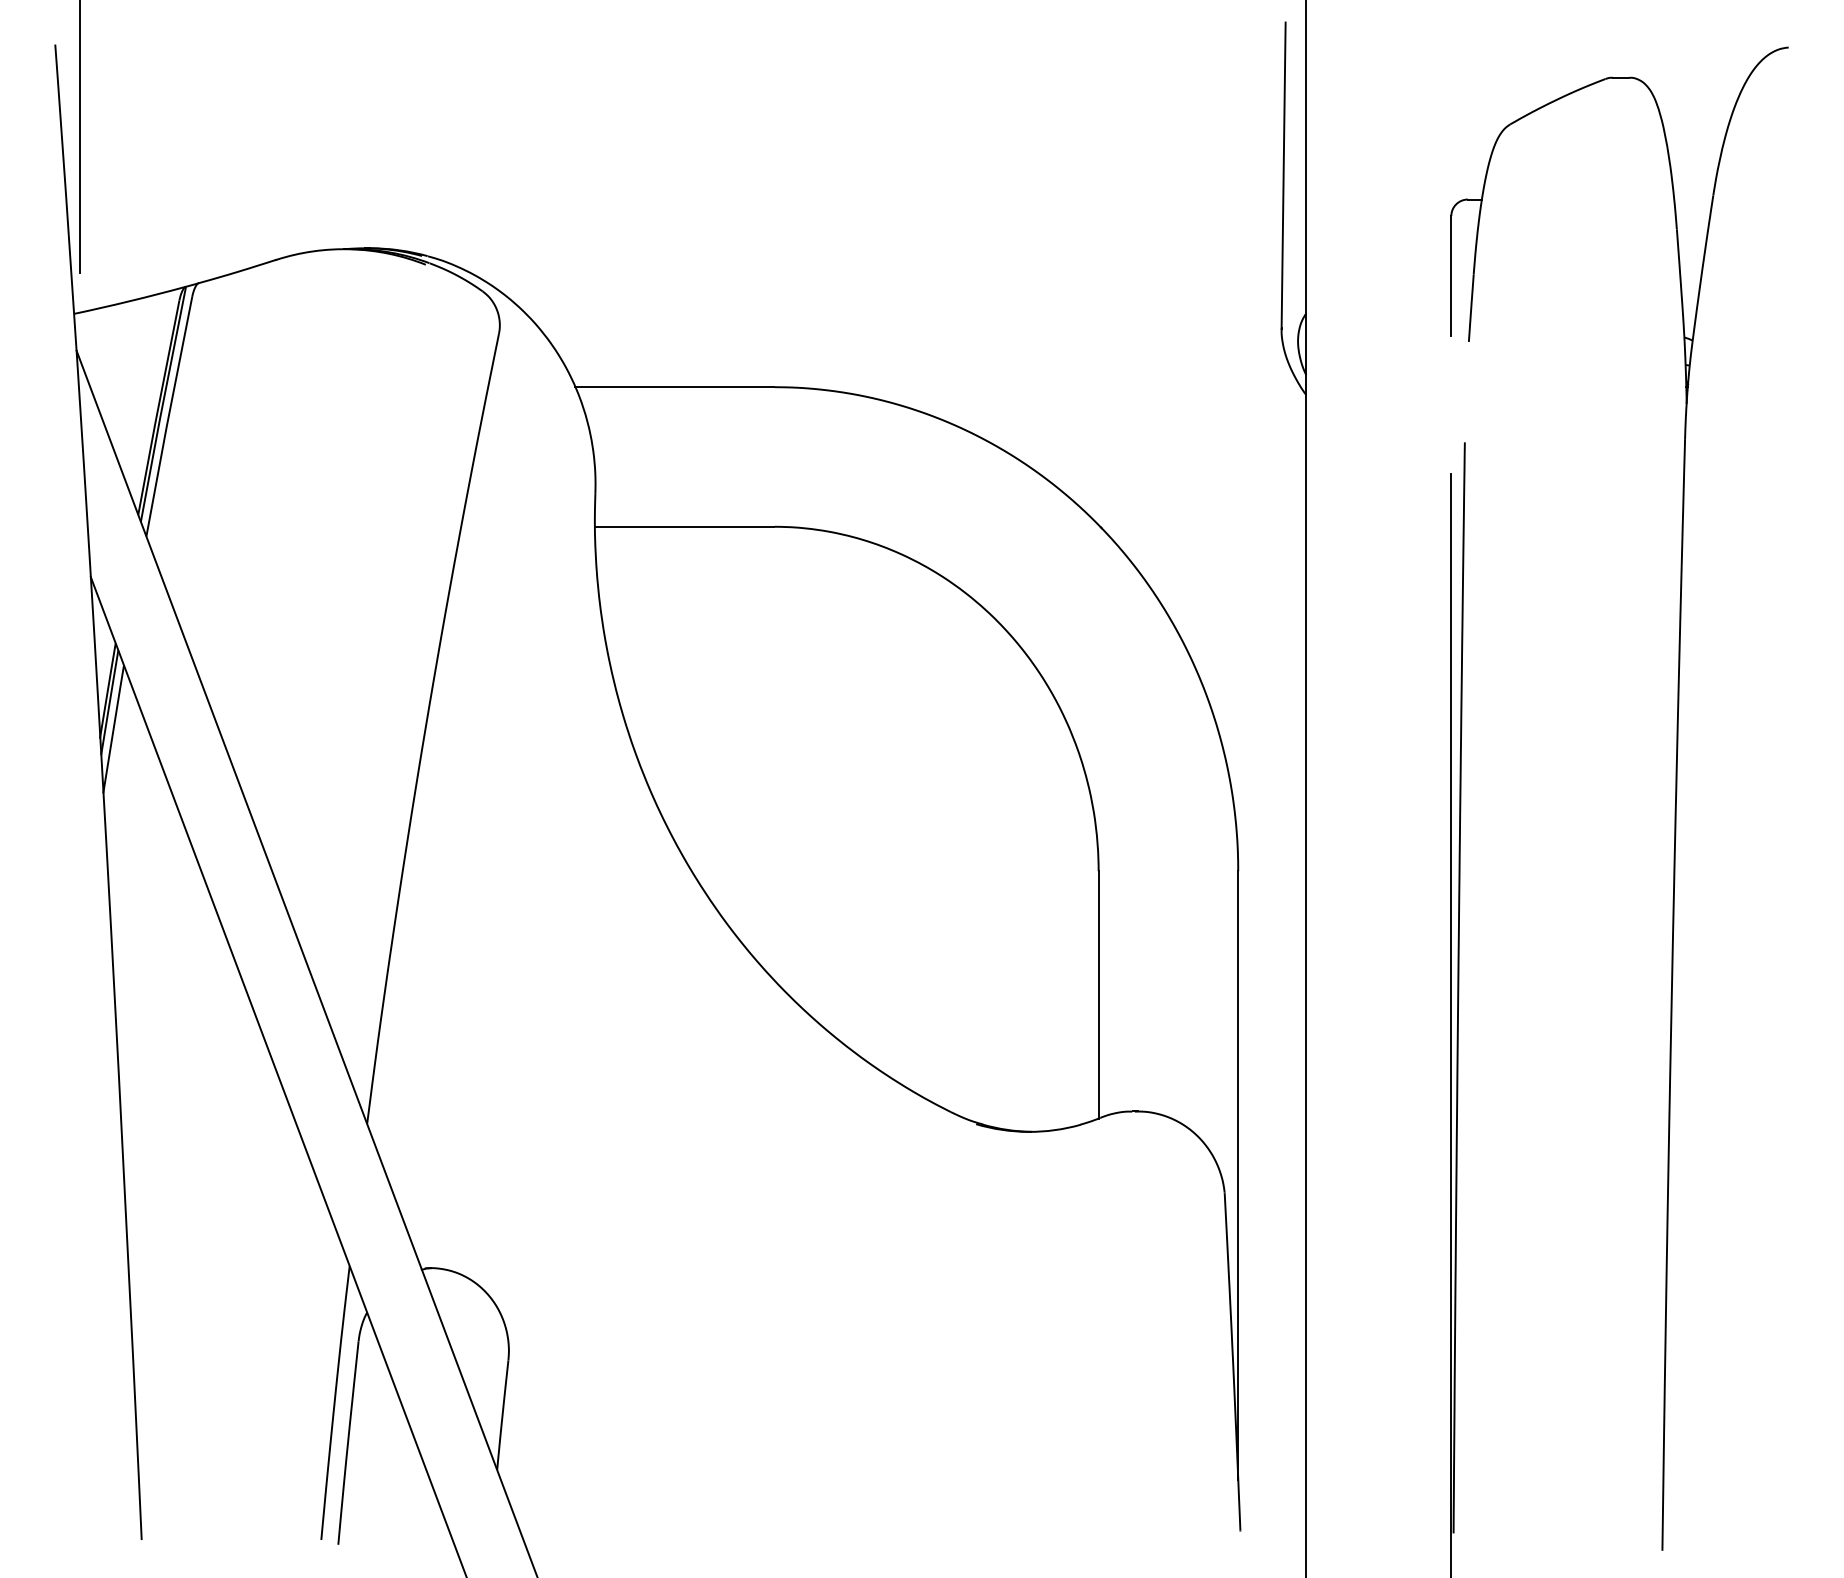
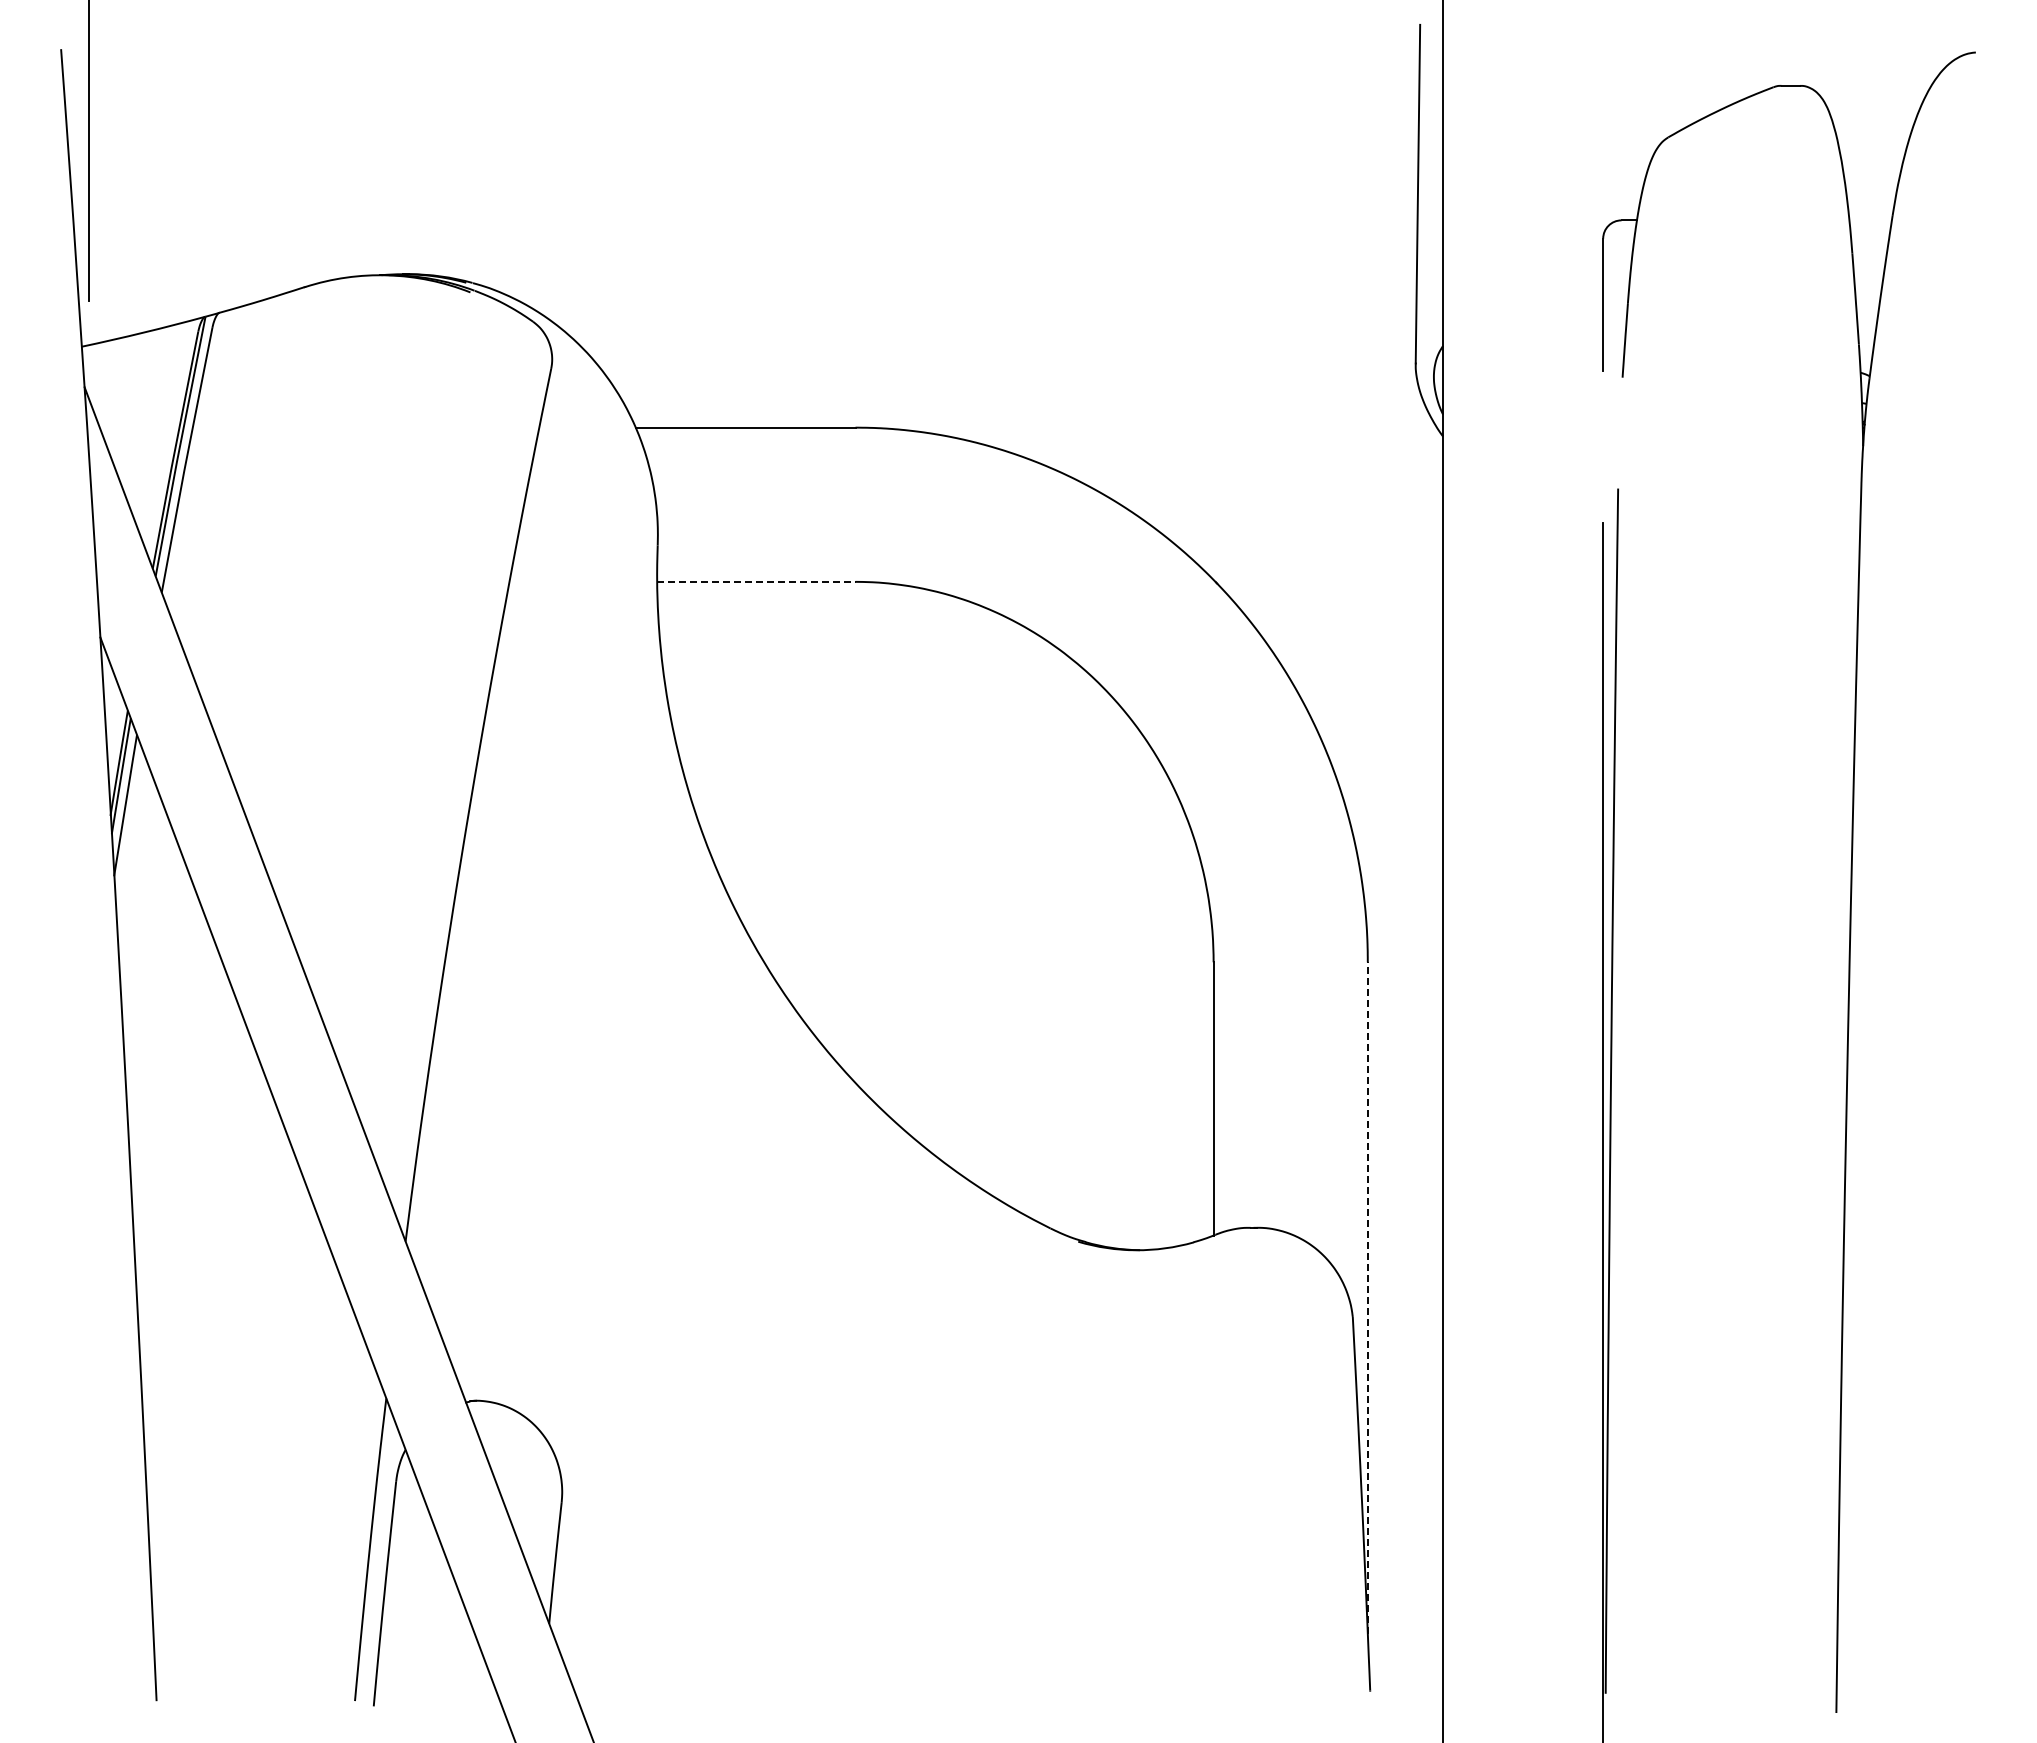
line: (684, 526) -> (756, 581), solid -> dashed
line: (1237, 1174) -> (1367, 1297), solid -> dashed

